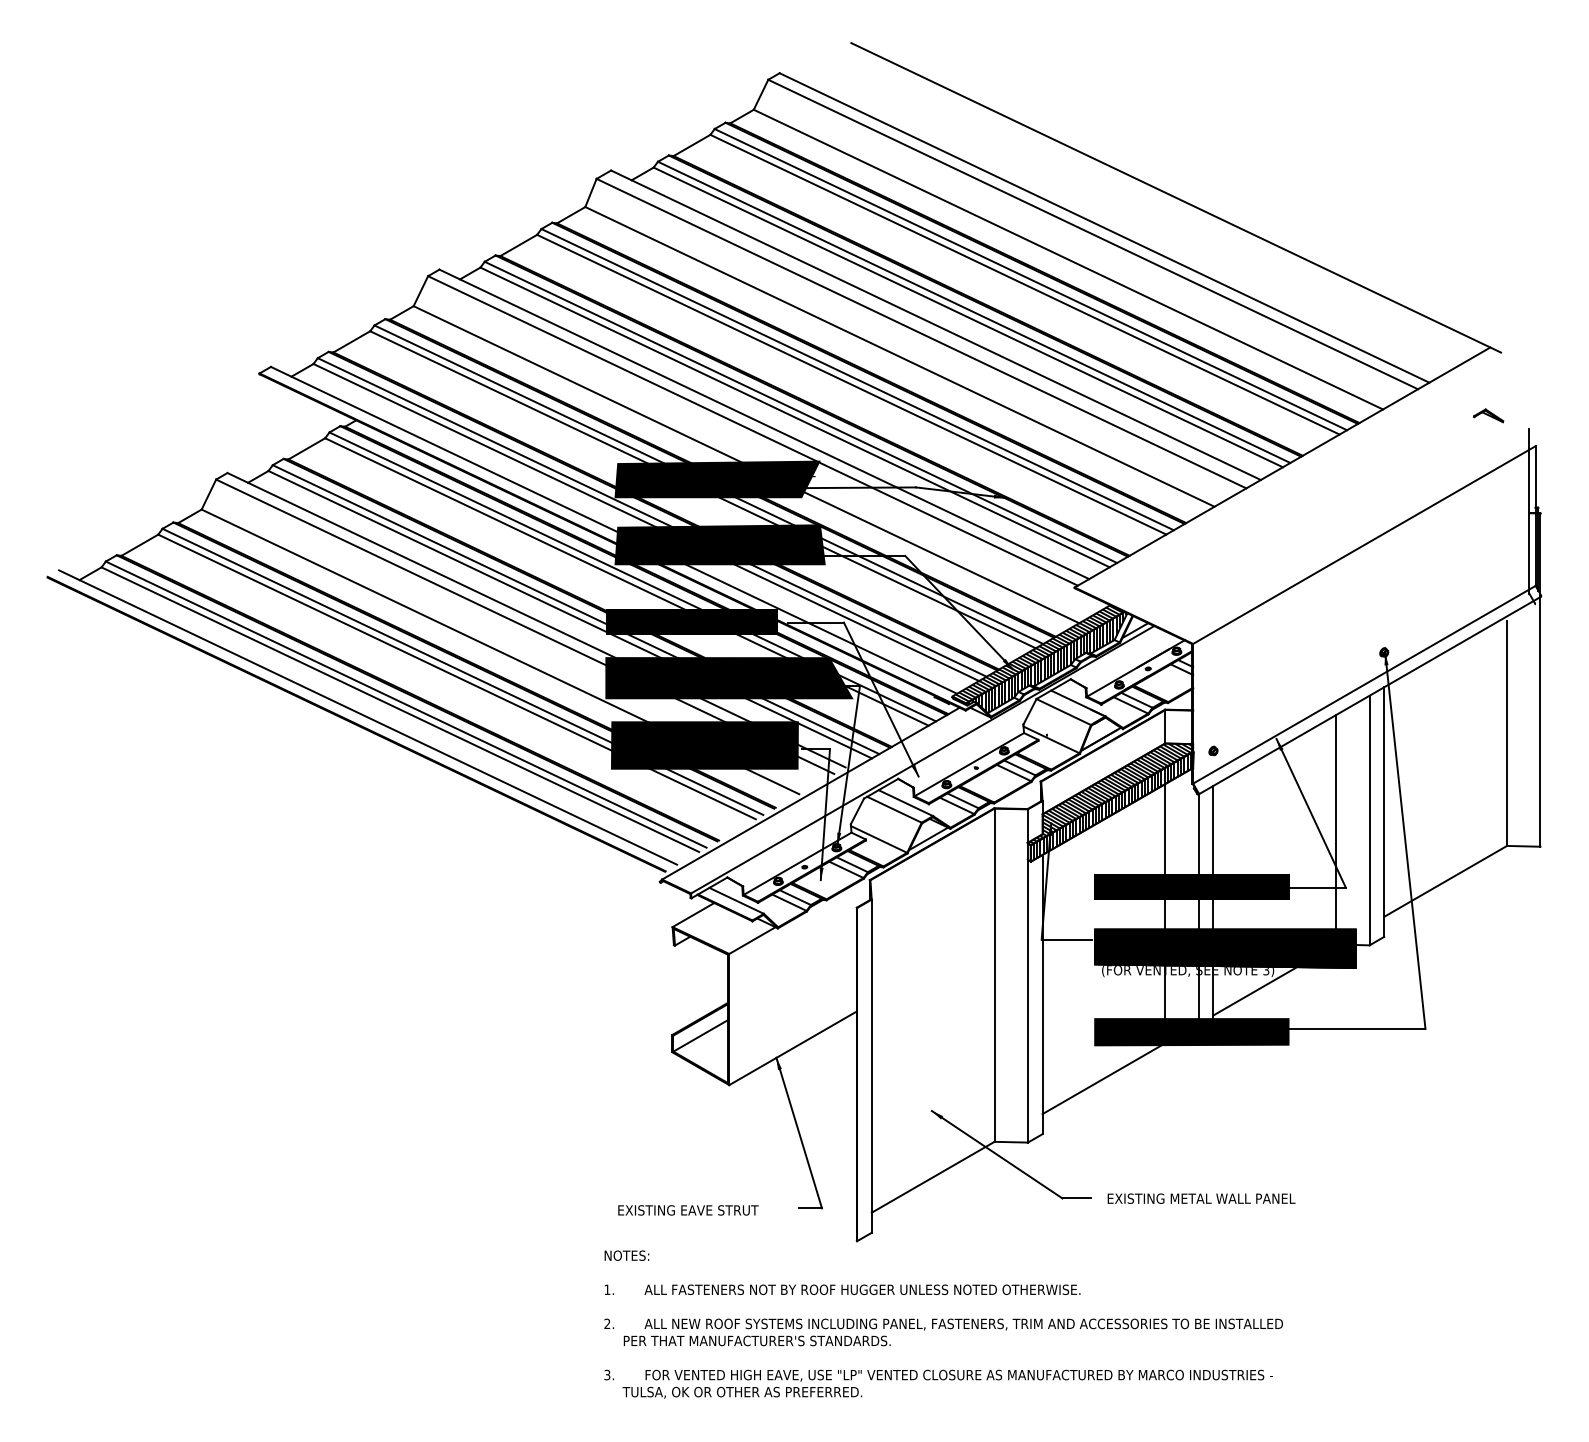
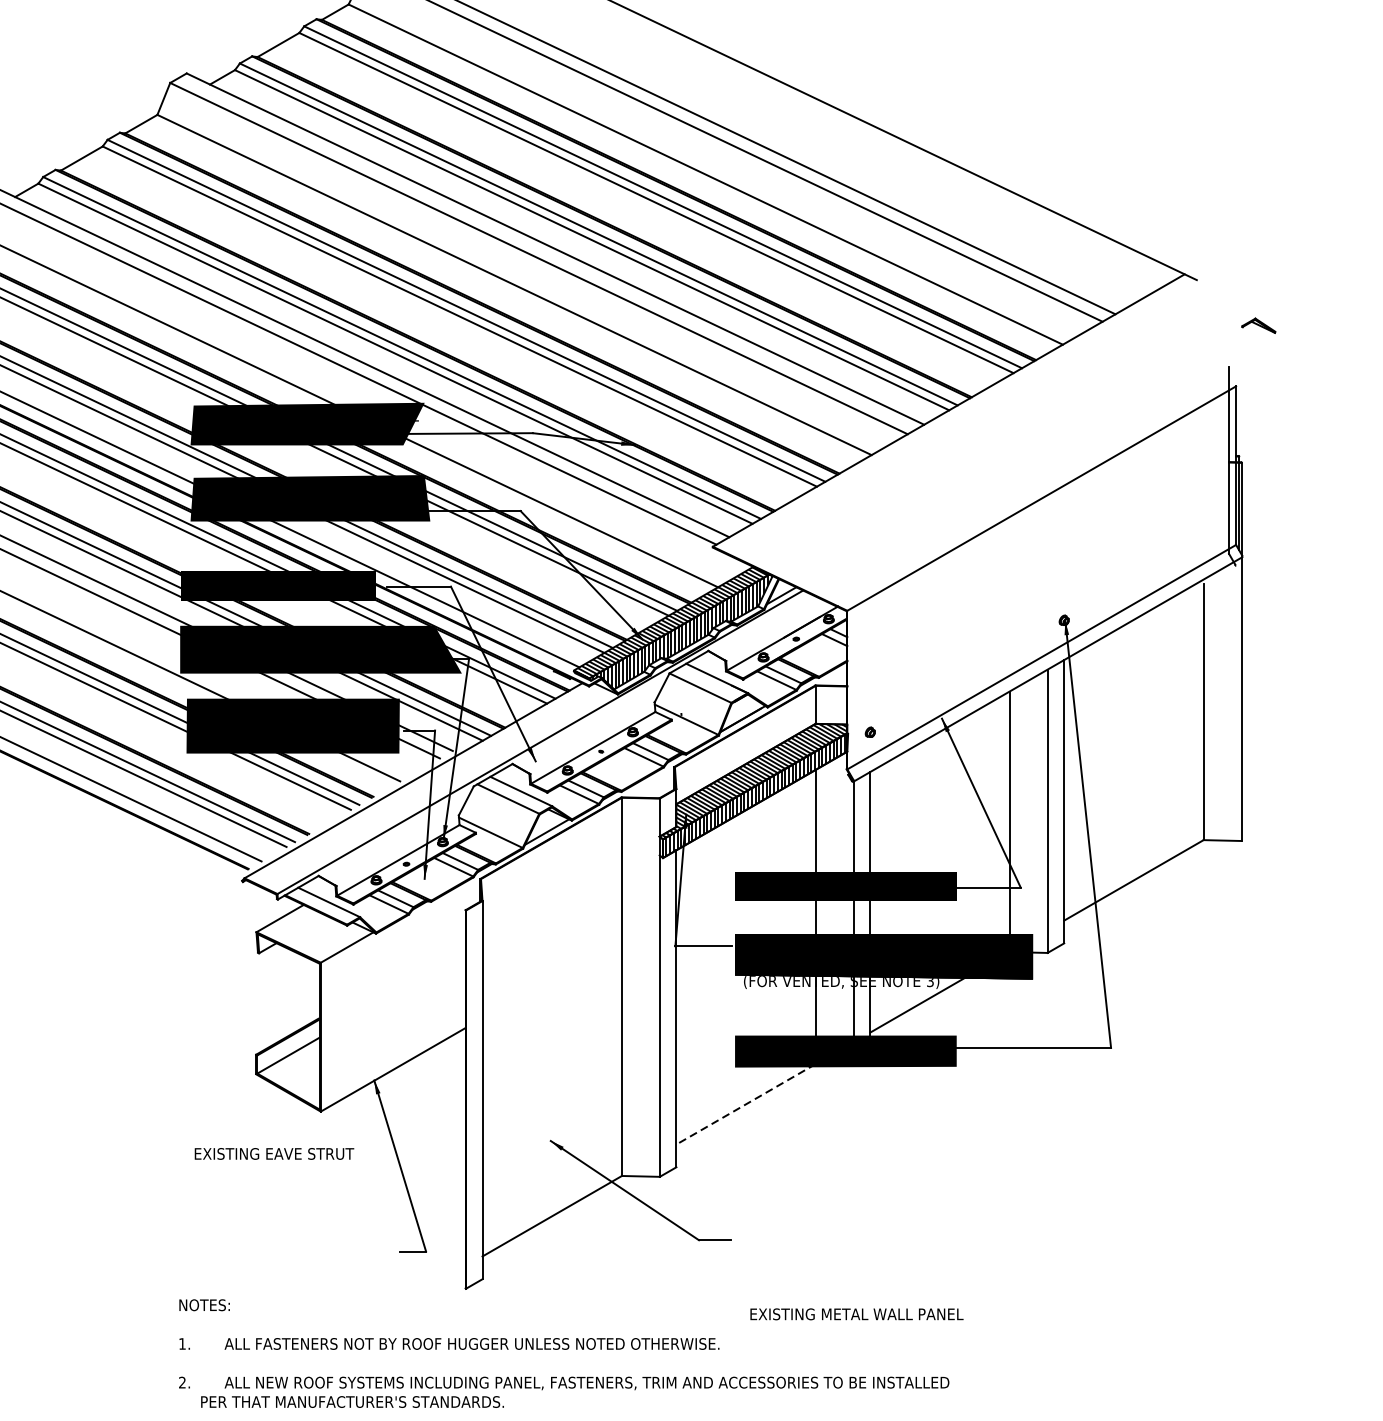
part: (1488, 415) -> (1258, 325), moved
line: (1103, 1078) -> (745, 1104), solid -> dashed
text: (1201, 1198) -> (856, 1314), moved
text: (688, 1210) -> (274, 1154), moved

